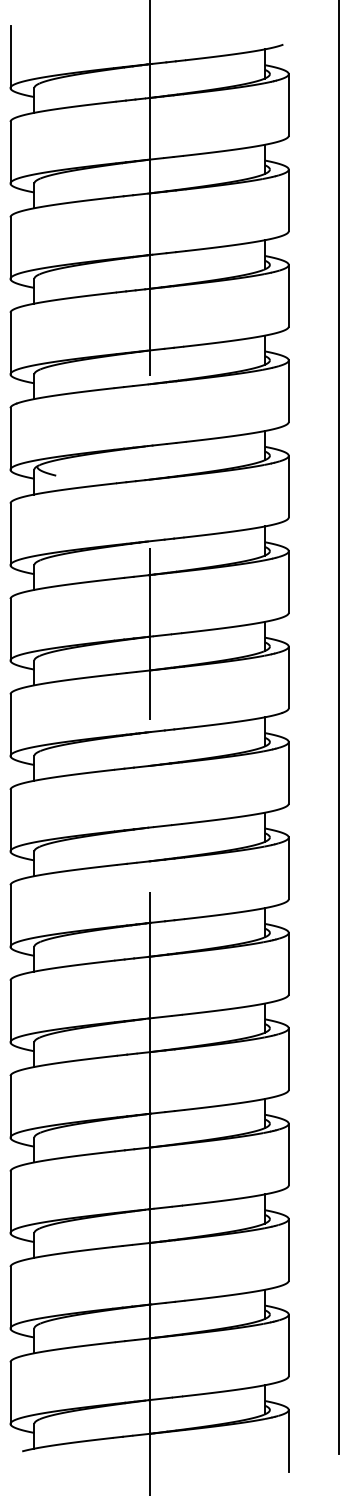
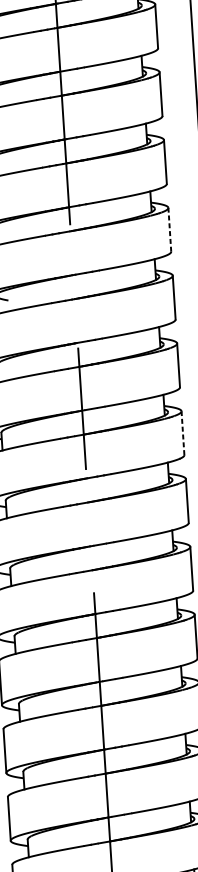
line: (288, 391) -> (169, 230), solid -> dashed
line: (288, 677) -> (182, 433), solid -> dashed

